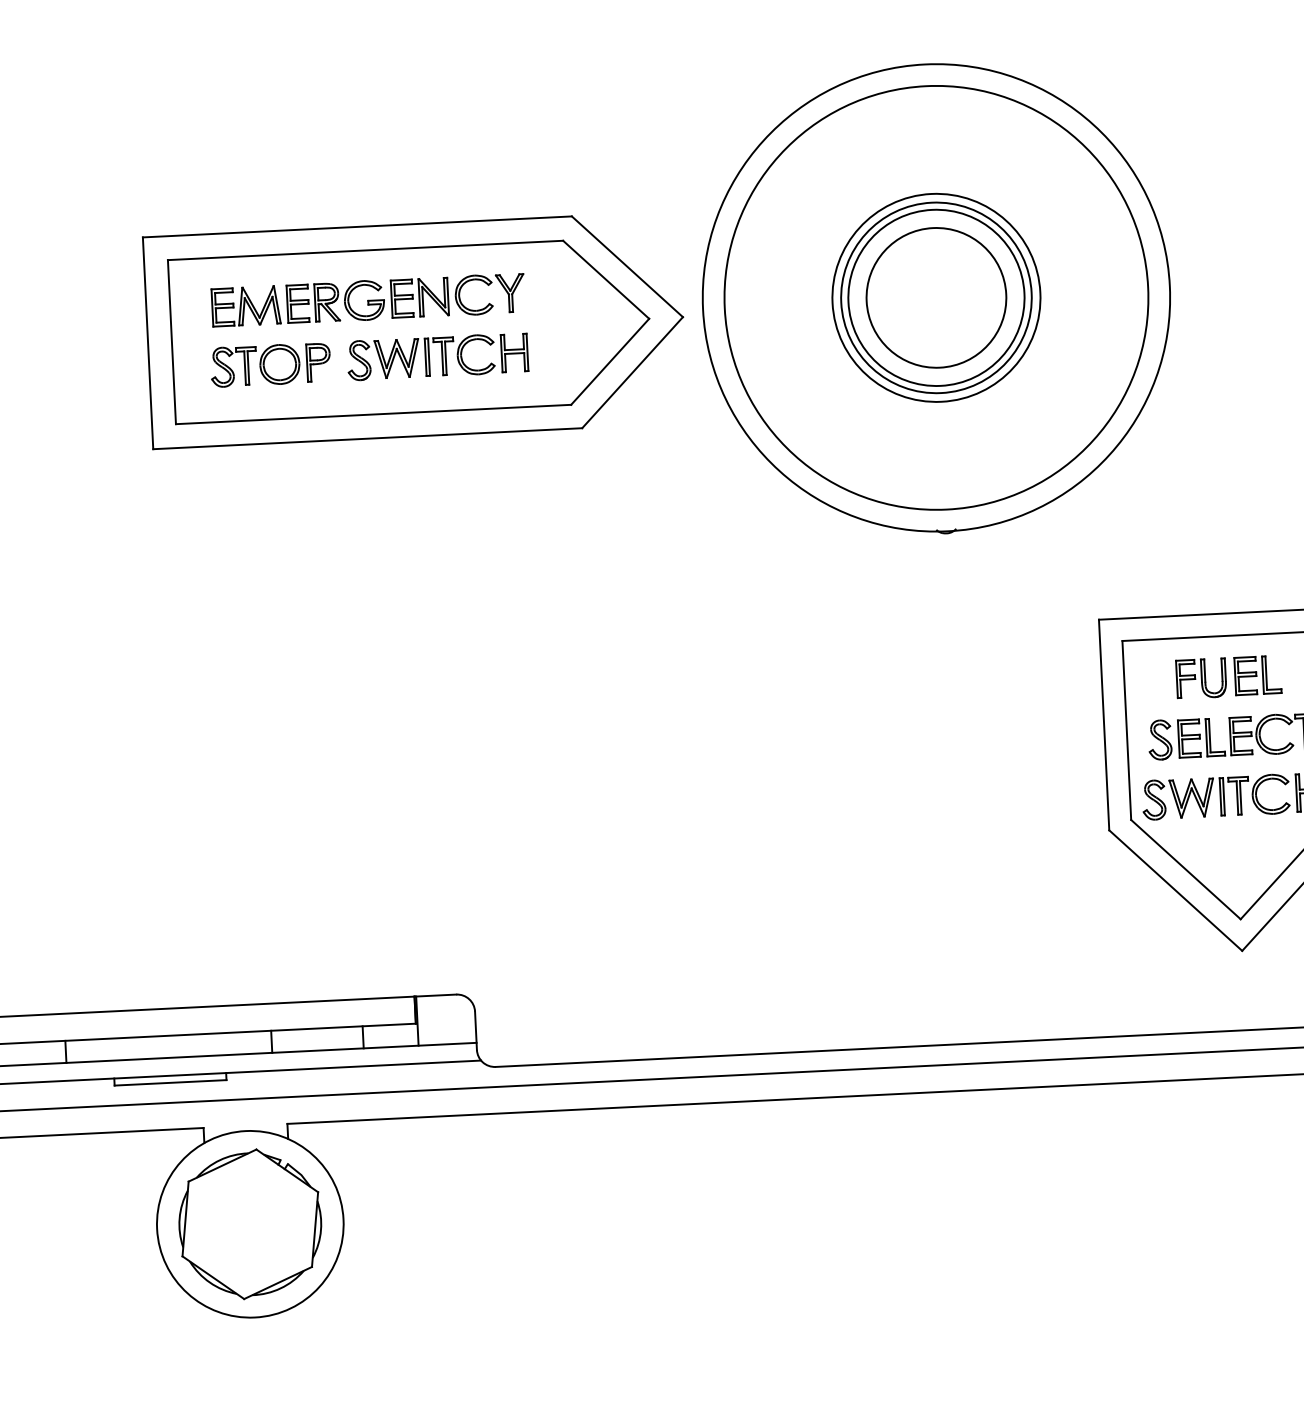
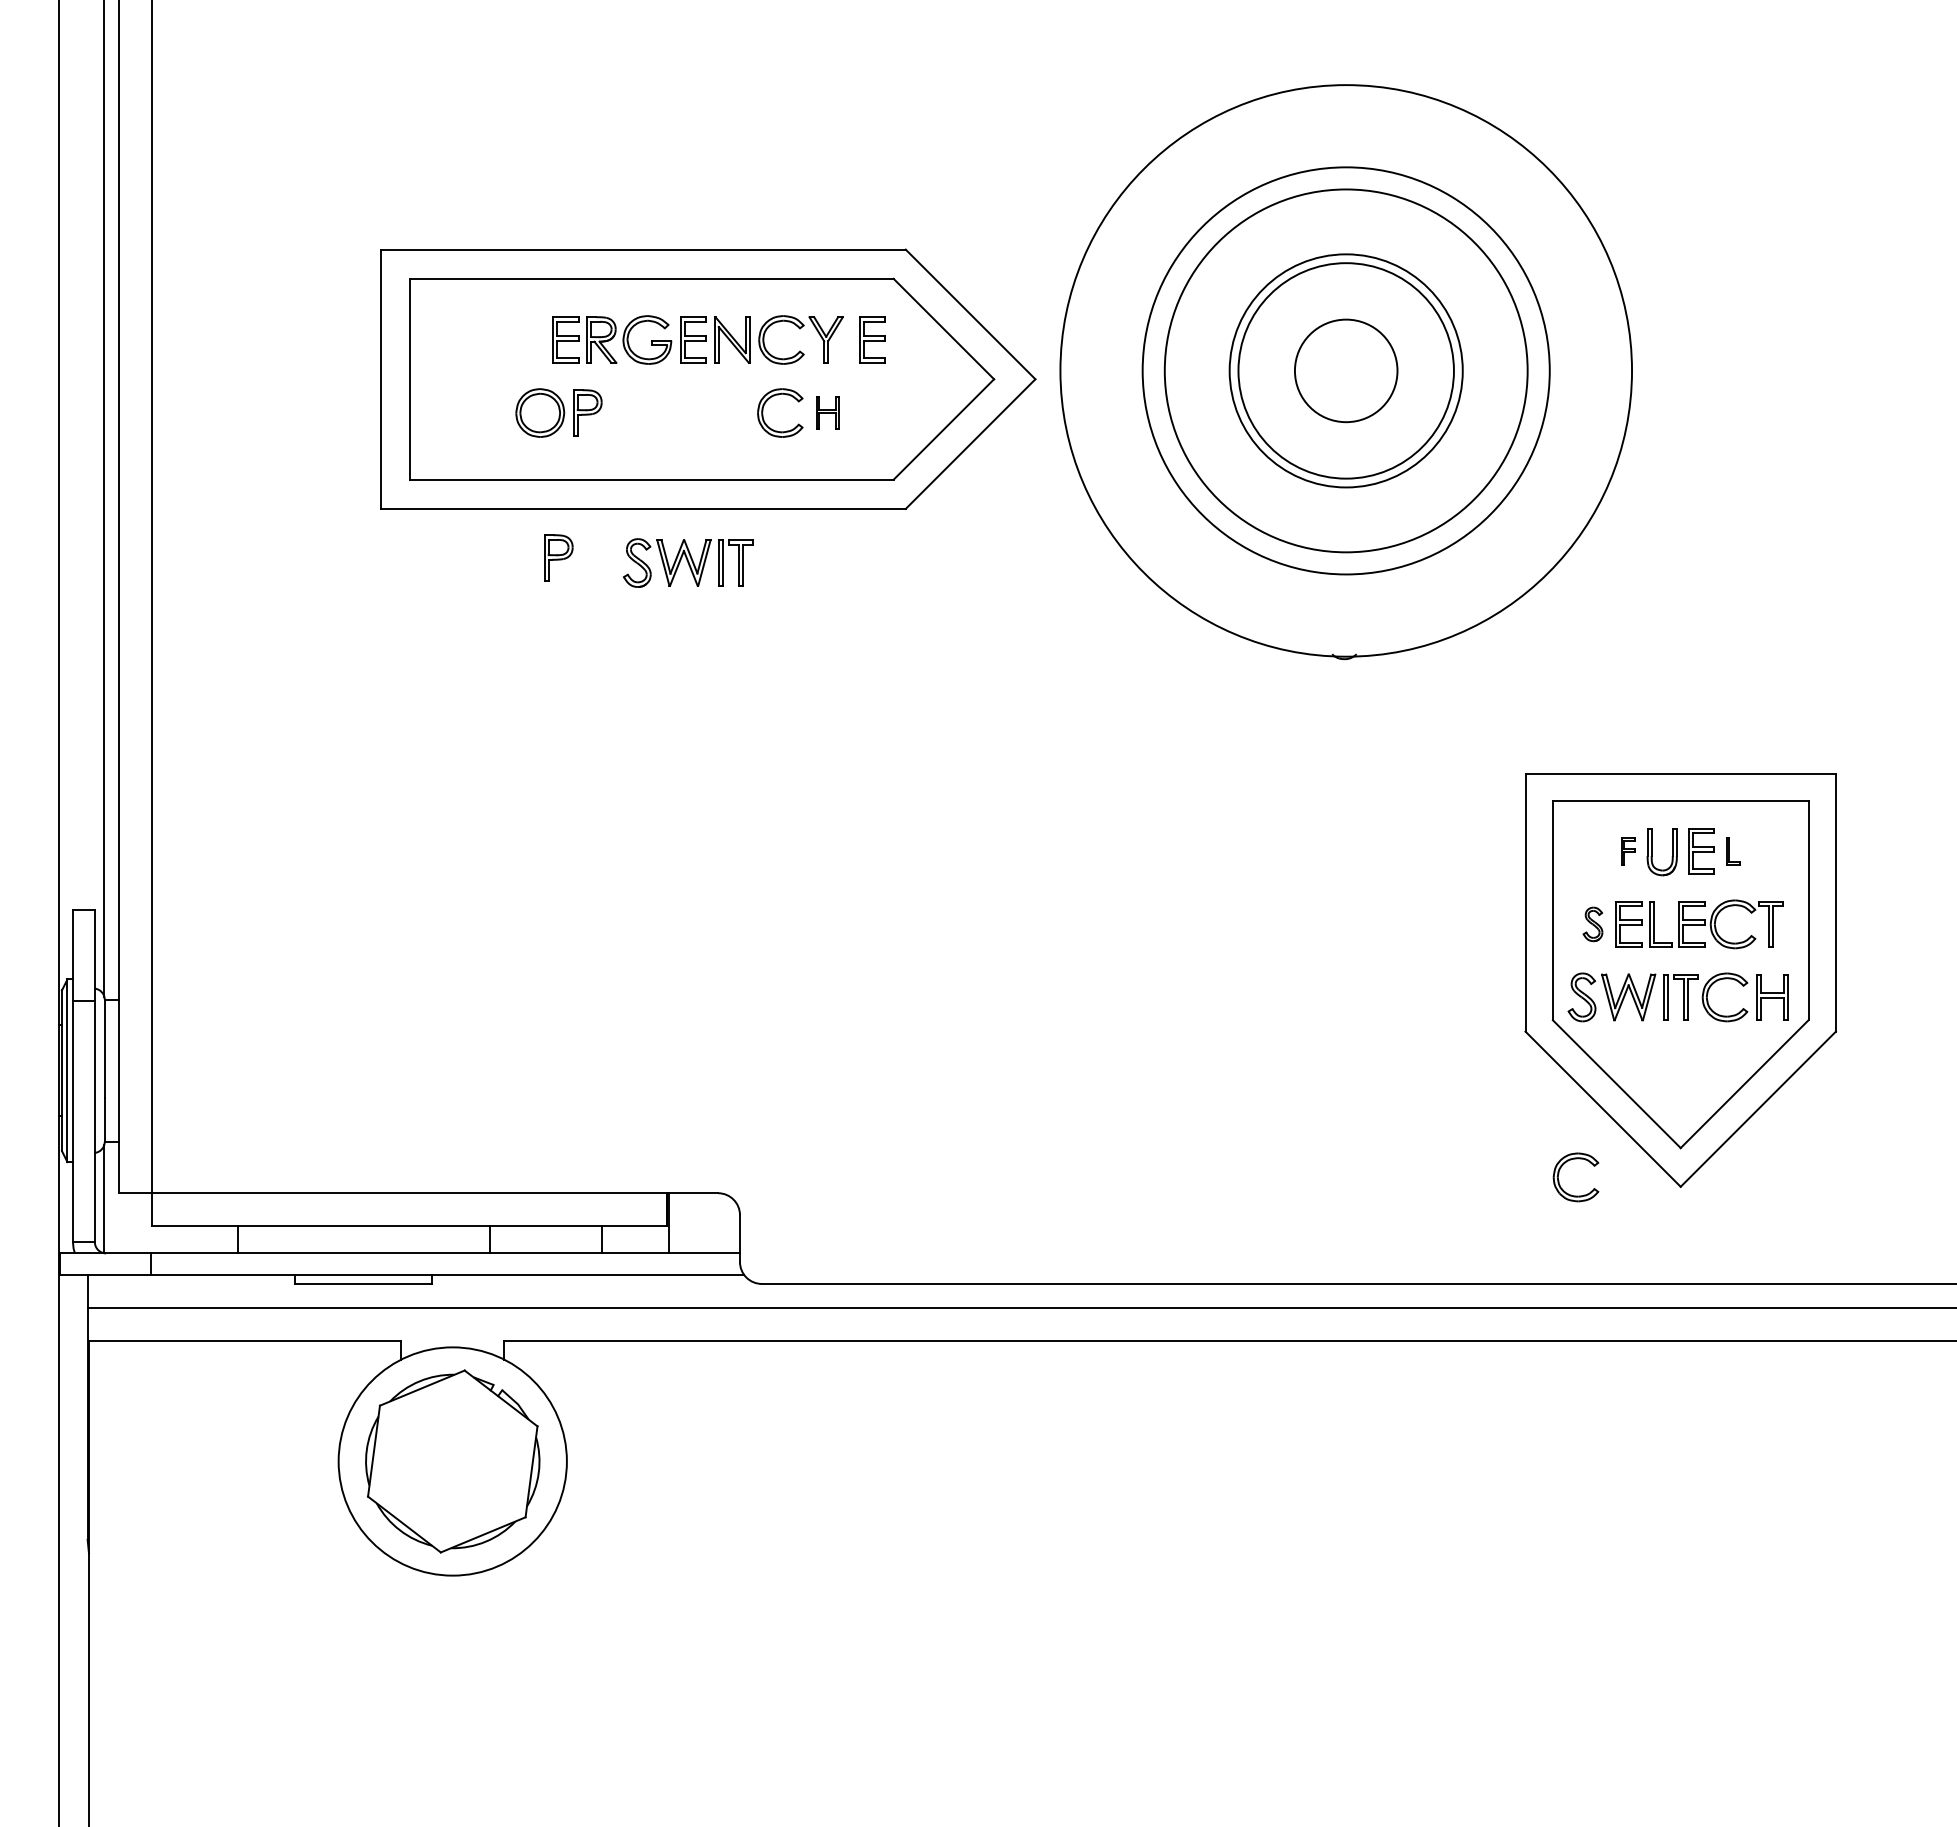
part: (548, 291) -> (872, 339), added
circle: (935, 297) -> (1345, 370), size x0.6
circle: (936, 297) -> (1346, 370), size x0.7
circle: (936, 297) -> (1346, 370), size x1.6
part: (246, 305) -> (502, 339), removed
part: (514, 352) -> (827, 412), size x0.7
part: (400, 358) -> (688, 562), moved
part: (233, 366) -> (483, 412), removed
part: (300, 481) -> (558, 557), added
part: (1271, 674) -> (1733, 851), size x0.6
part: (1185, 679) -> (1627, 851), size x0.6
part: (1159, 740) -> (1592, 924), size x0.7
part: (1142, 945) -> (1559, 1174), added

